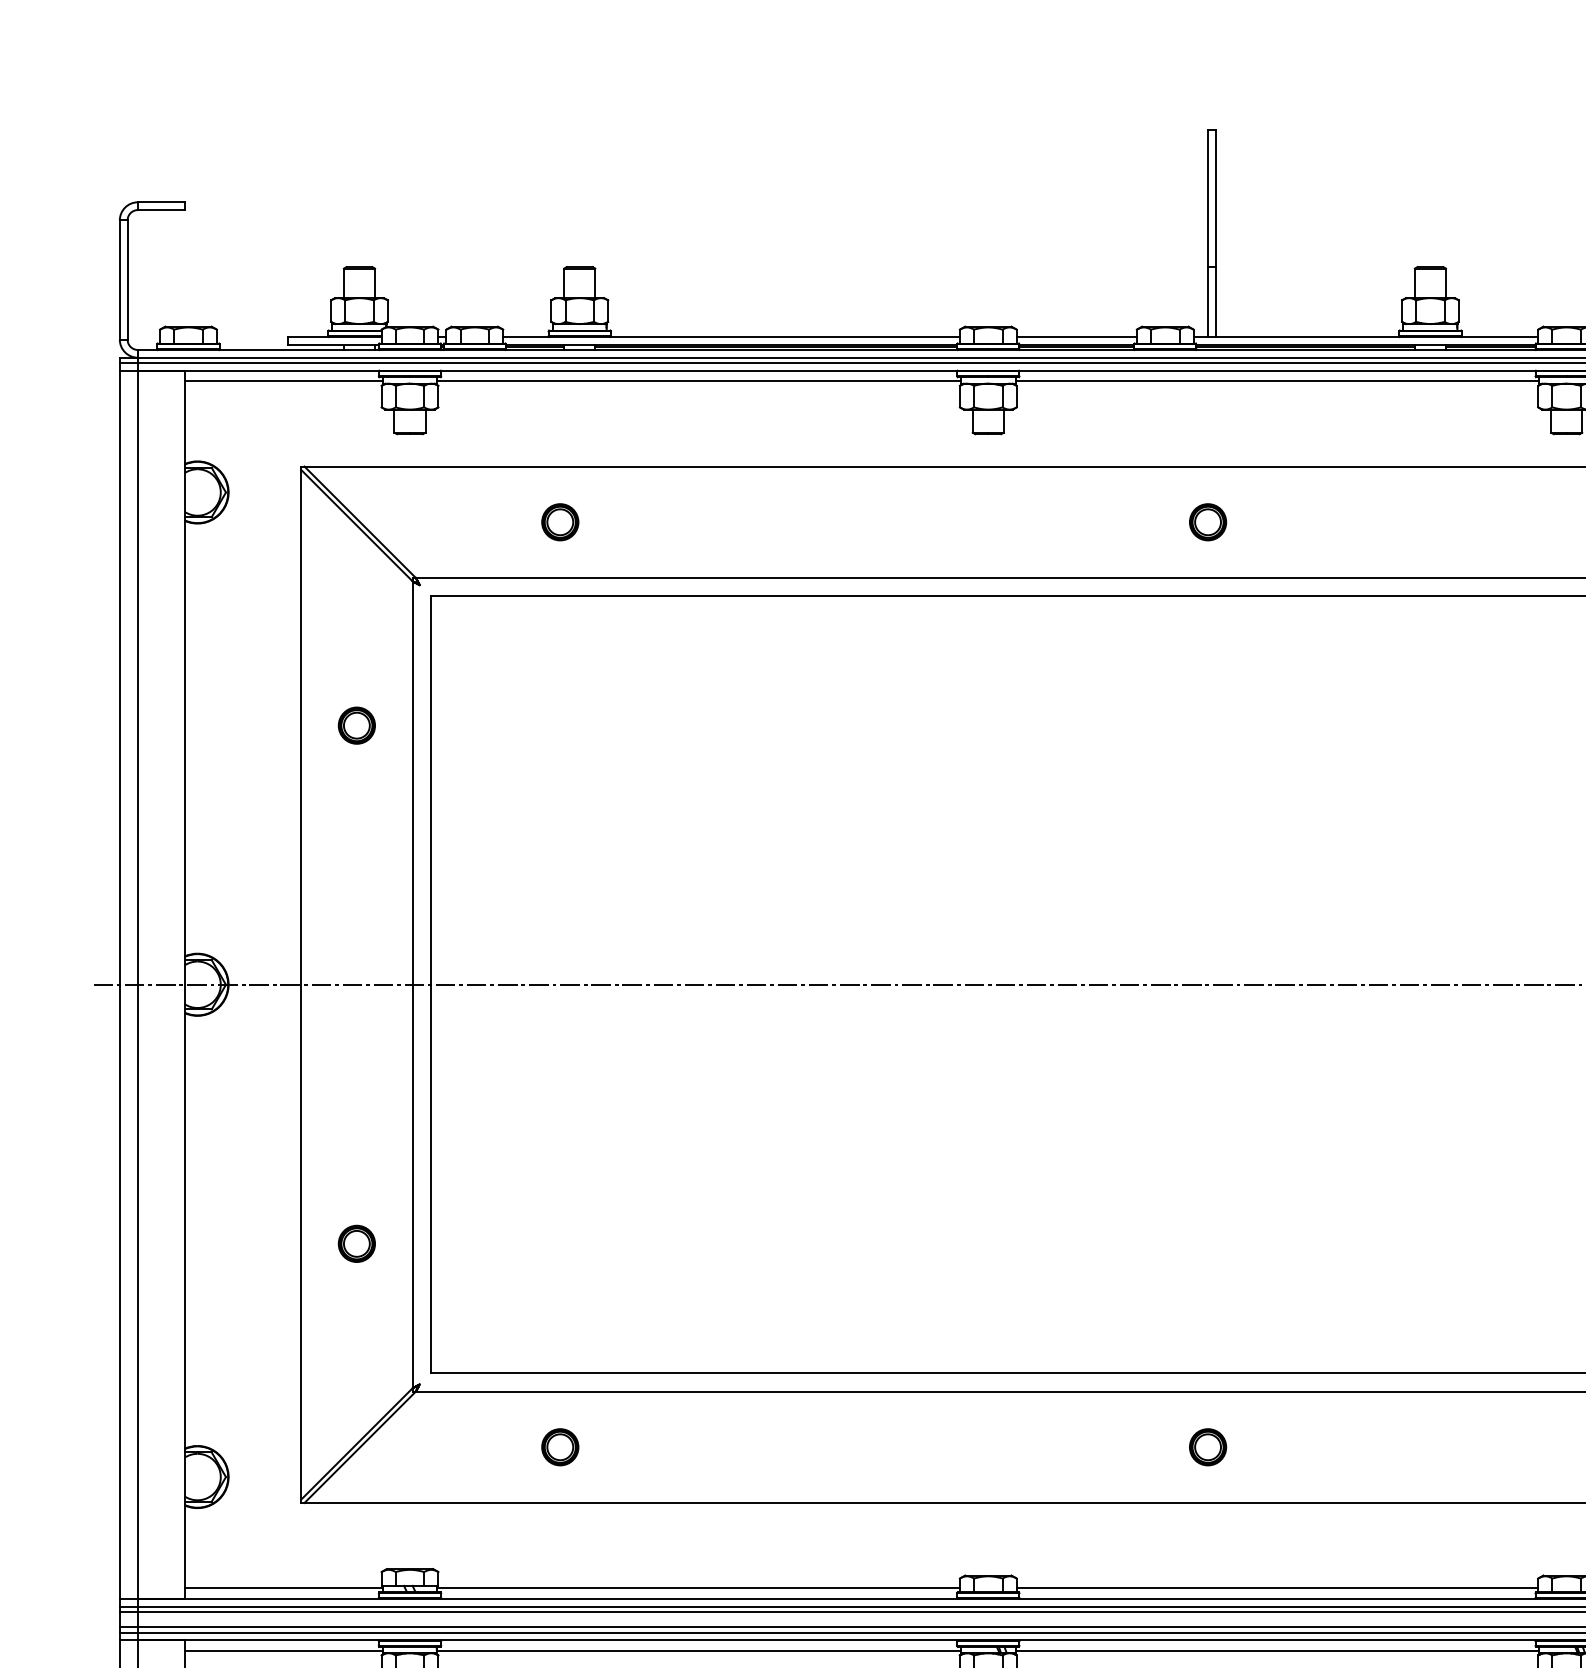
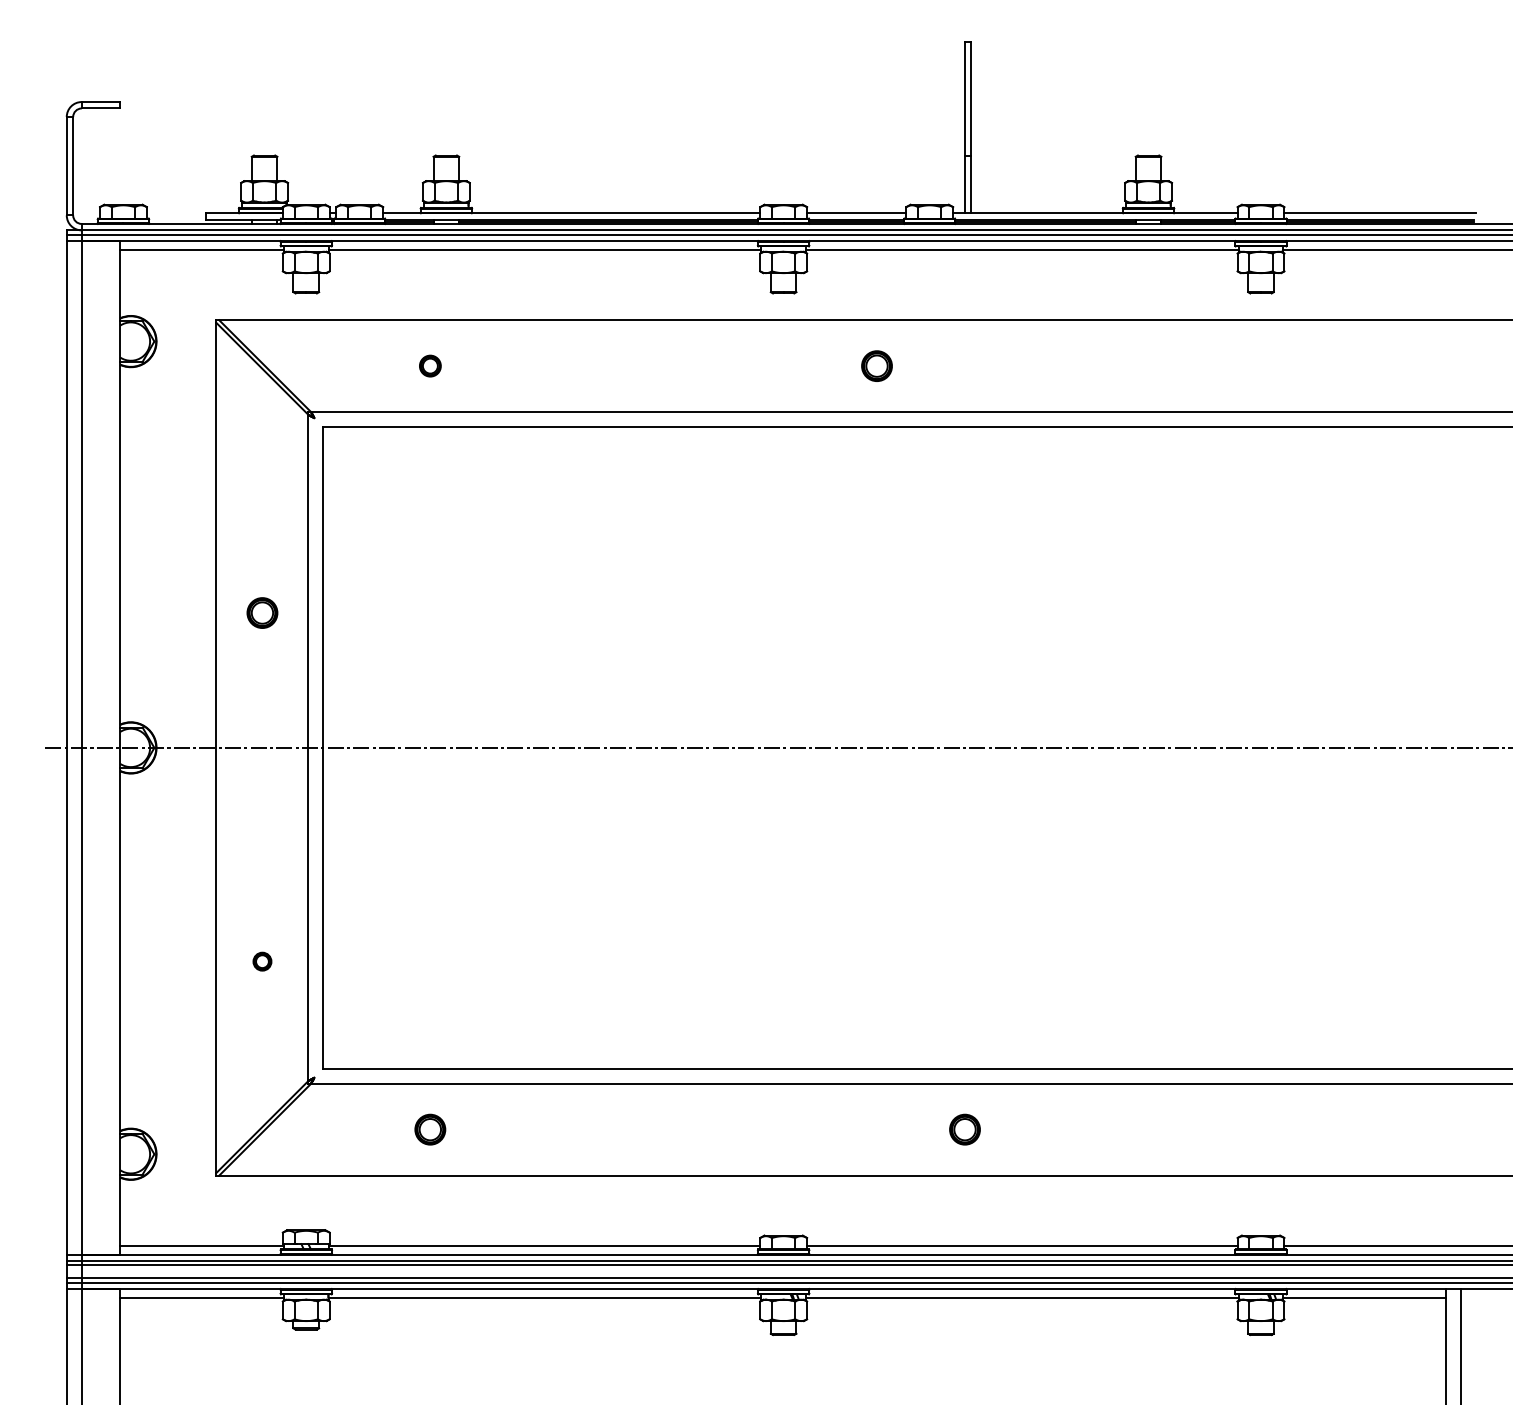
part: (560, 521) -> (430, 365), size x0.7
part: (1207, 521) -> (876, 365), moved
part: (356, 725) -> (262, 612), moved
part: (356, 1243) -> (262, 961), size x0.6

